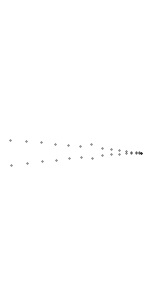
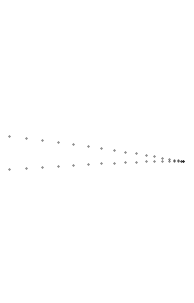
part: (92, 151) -> (136, 157), size x0.62

